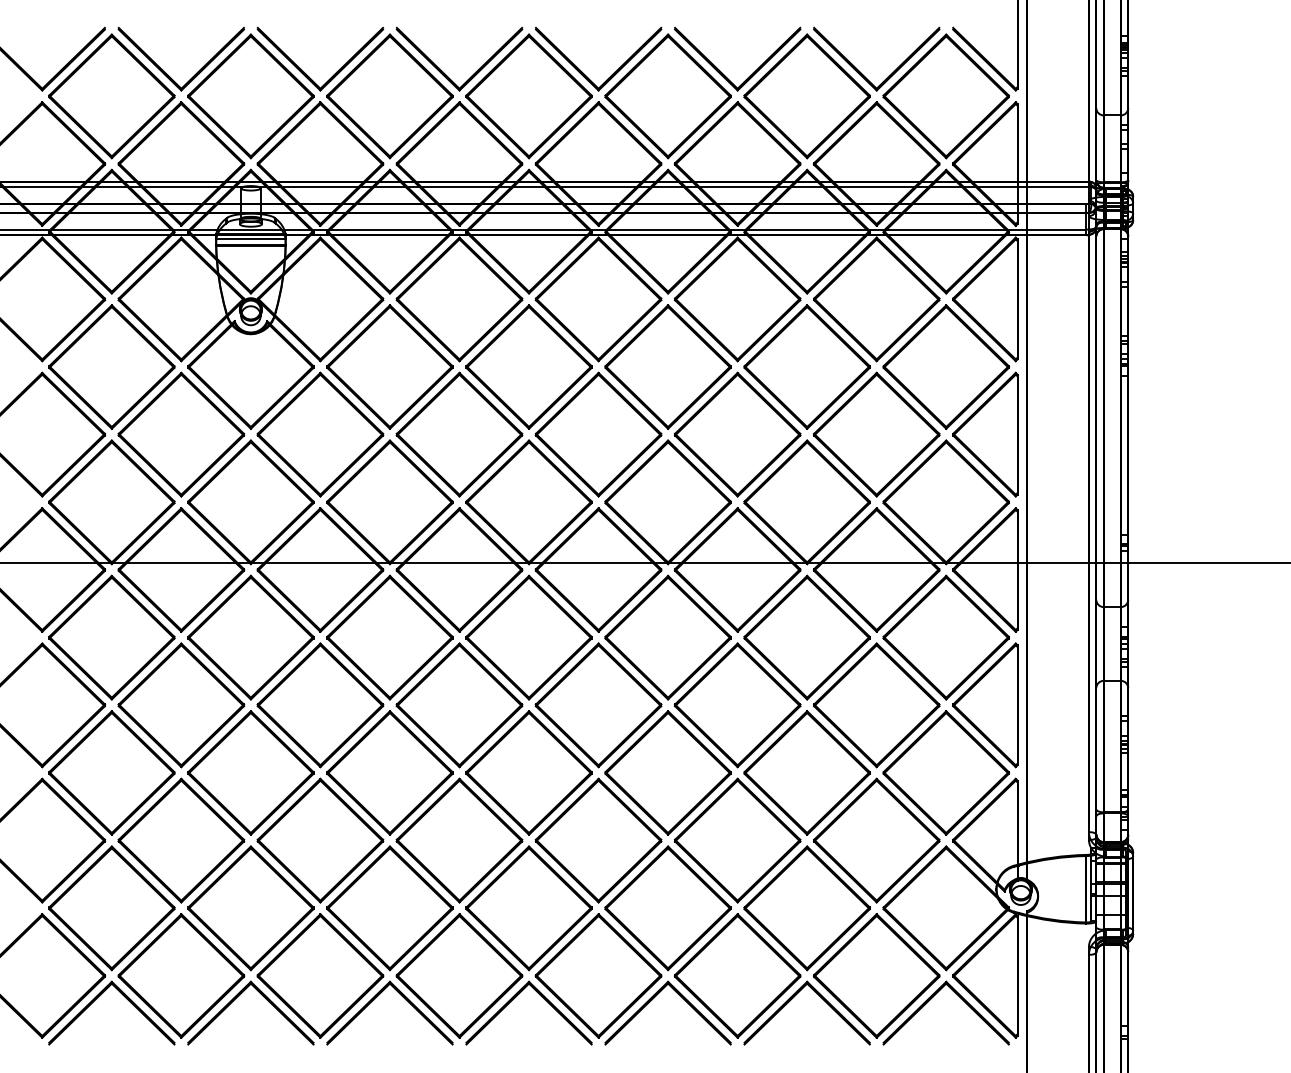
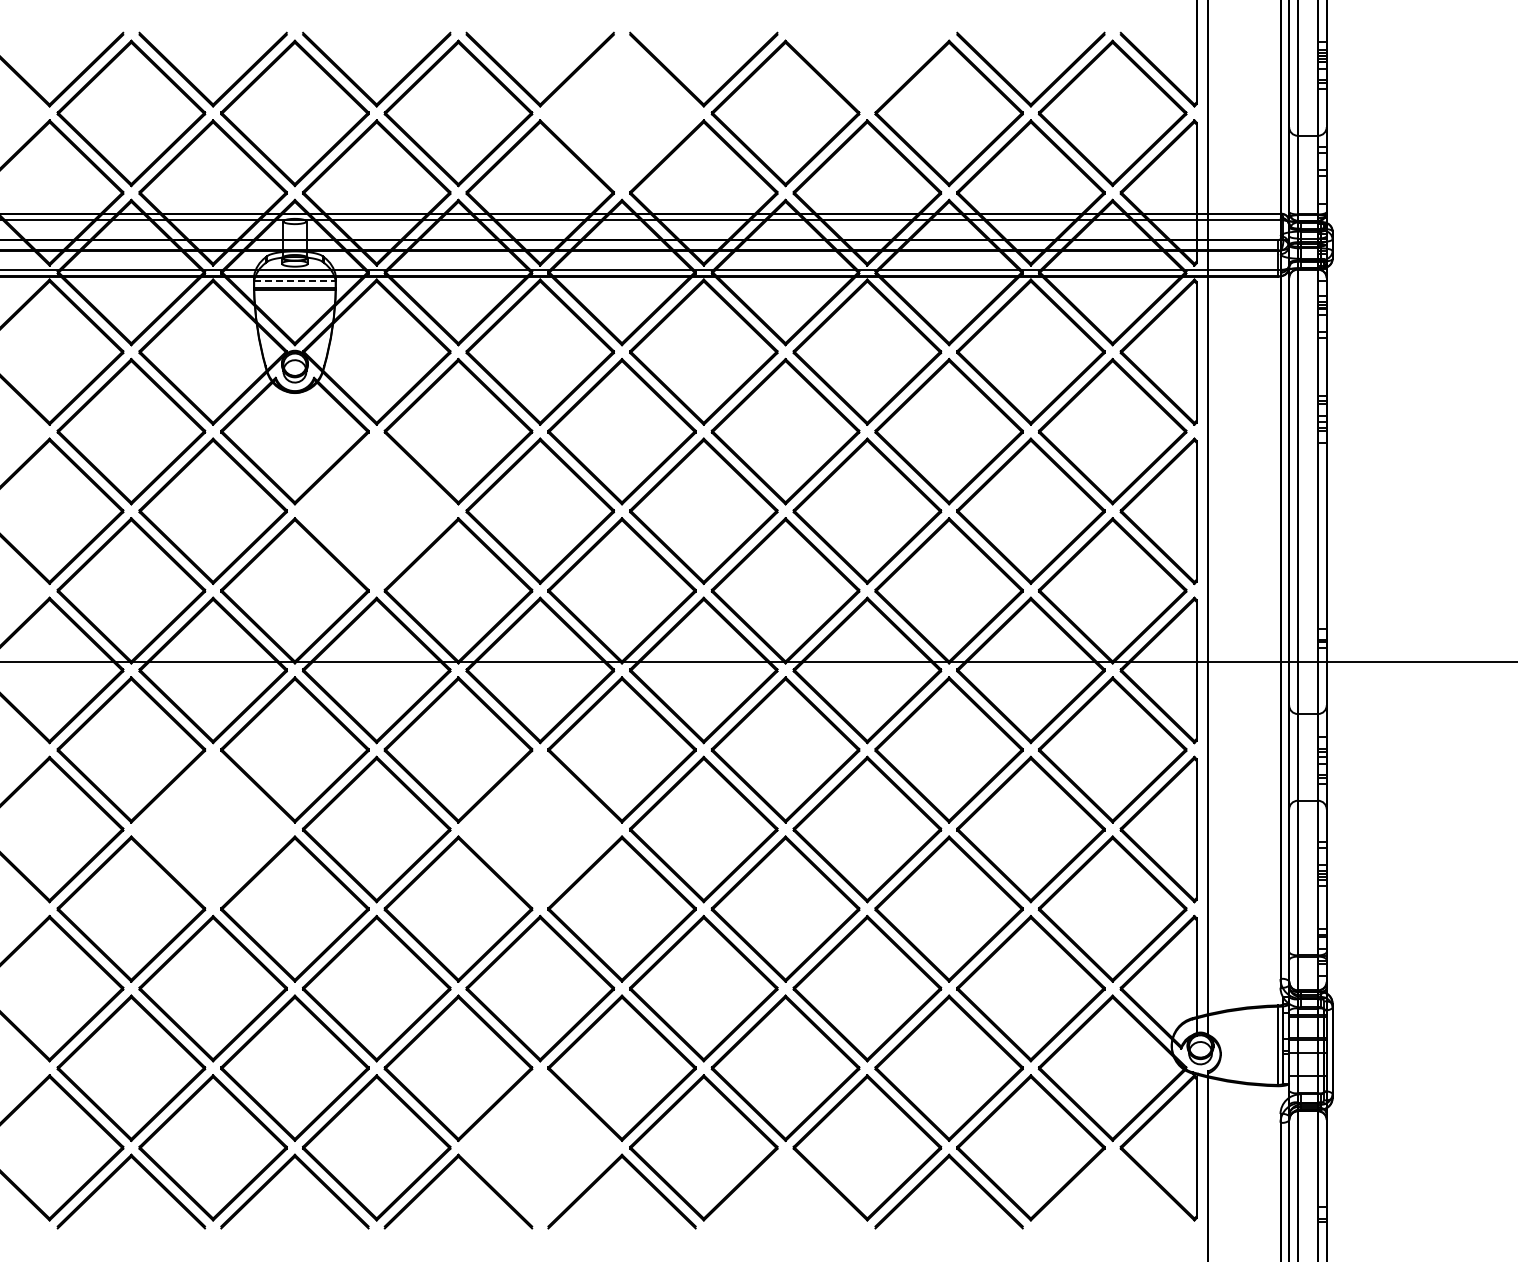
part: (722, 72) -> (849, 85), removed
part: (528, 96) -> (621, 113), removed
line: (250, 239) -> (294, 281), solid -> dashed
part: (320, 434) -> (376, 511), removed
part: (180, 705) -> (212, 829), removed
part: (458, 705) -> (539, 829), removed
part: (458, 975) -> (539, 1147), removed
part: (935, 996) -> (1099, 1171), removed
part: (653, 998) -> (768, 1174), removed

